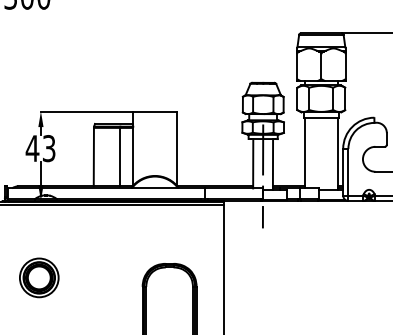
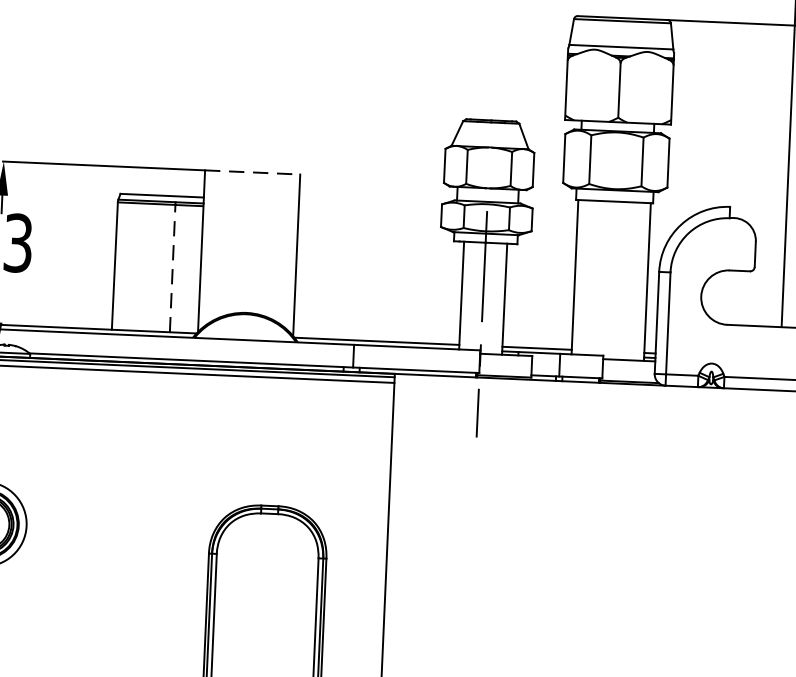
line: (155, 111) -> (253, 172), solid -> dashed
line: (120, 156) -> (172, 267), solid -> dashed

